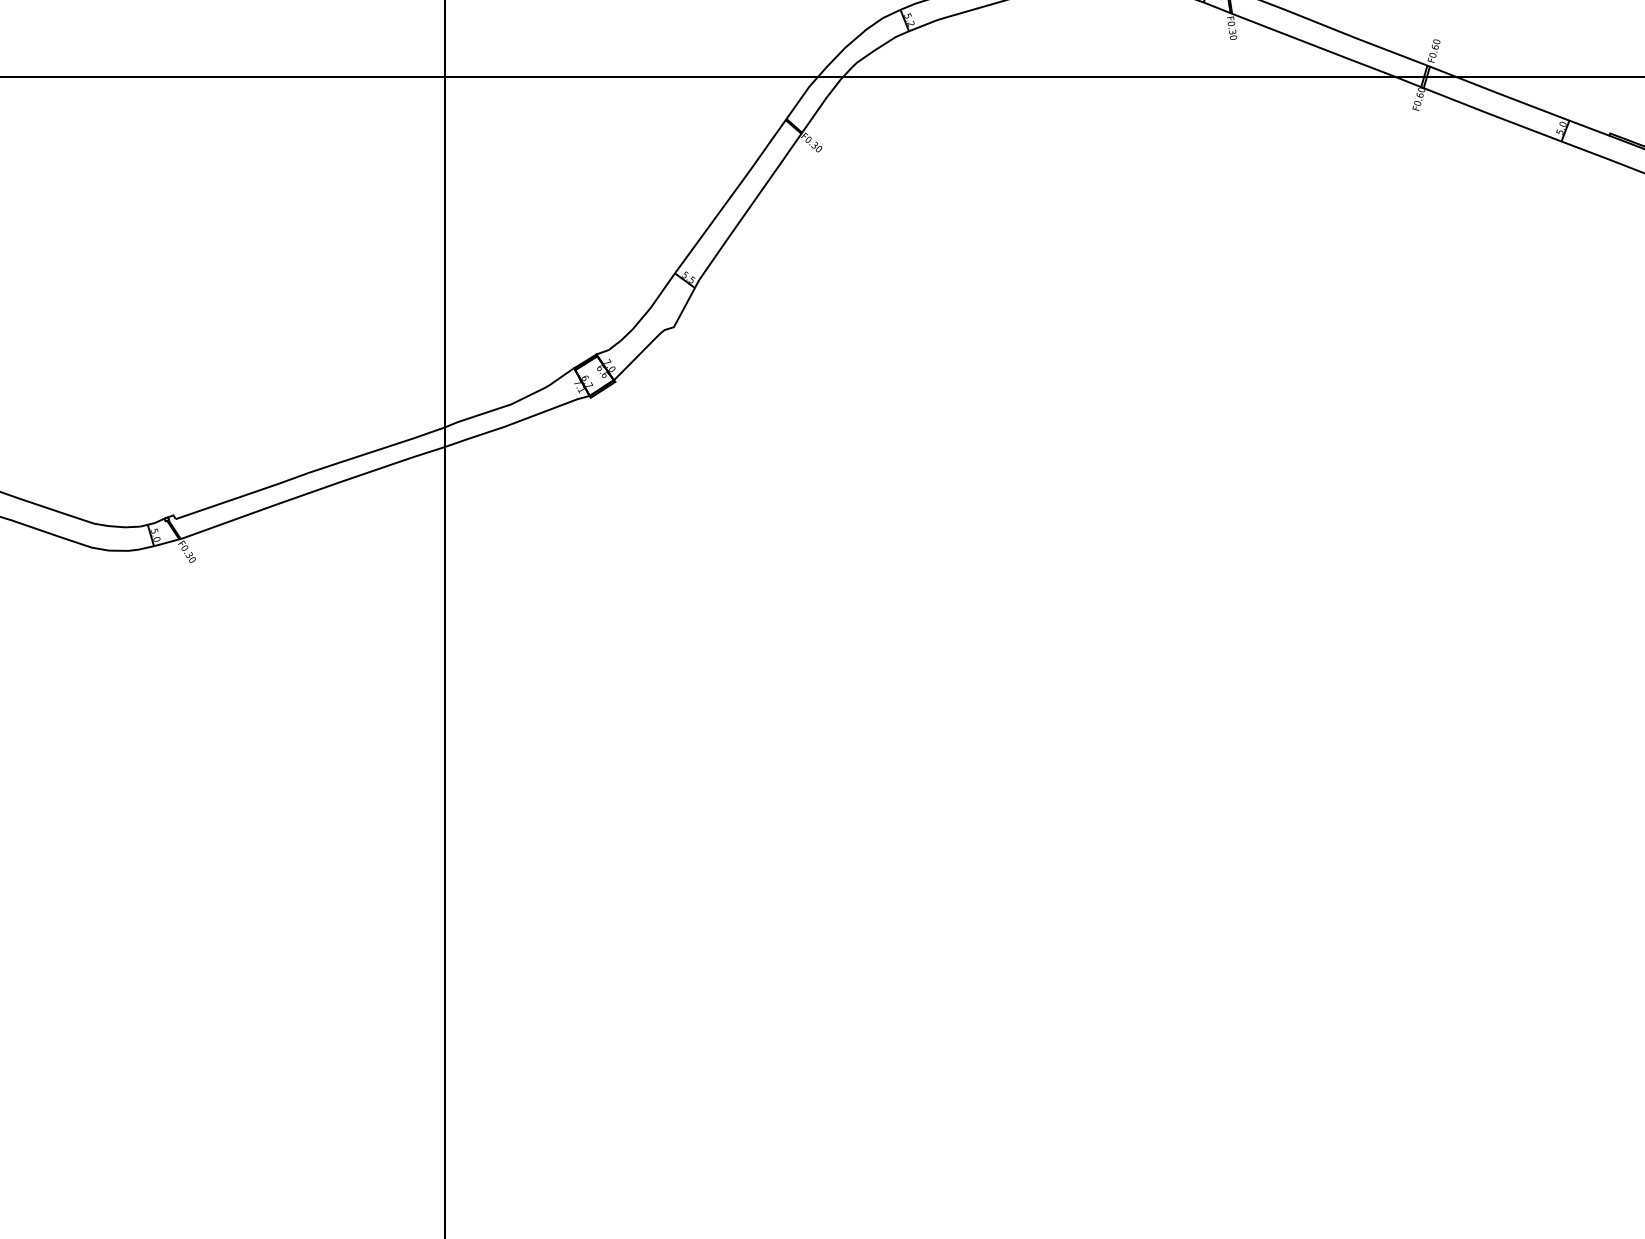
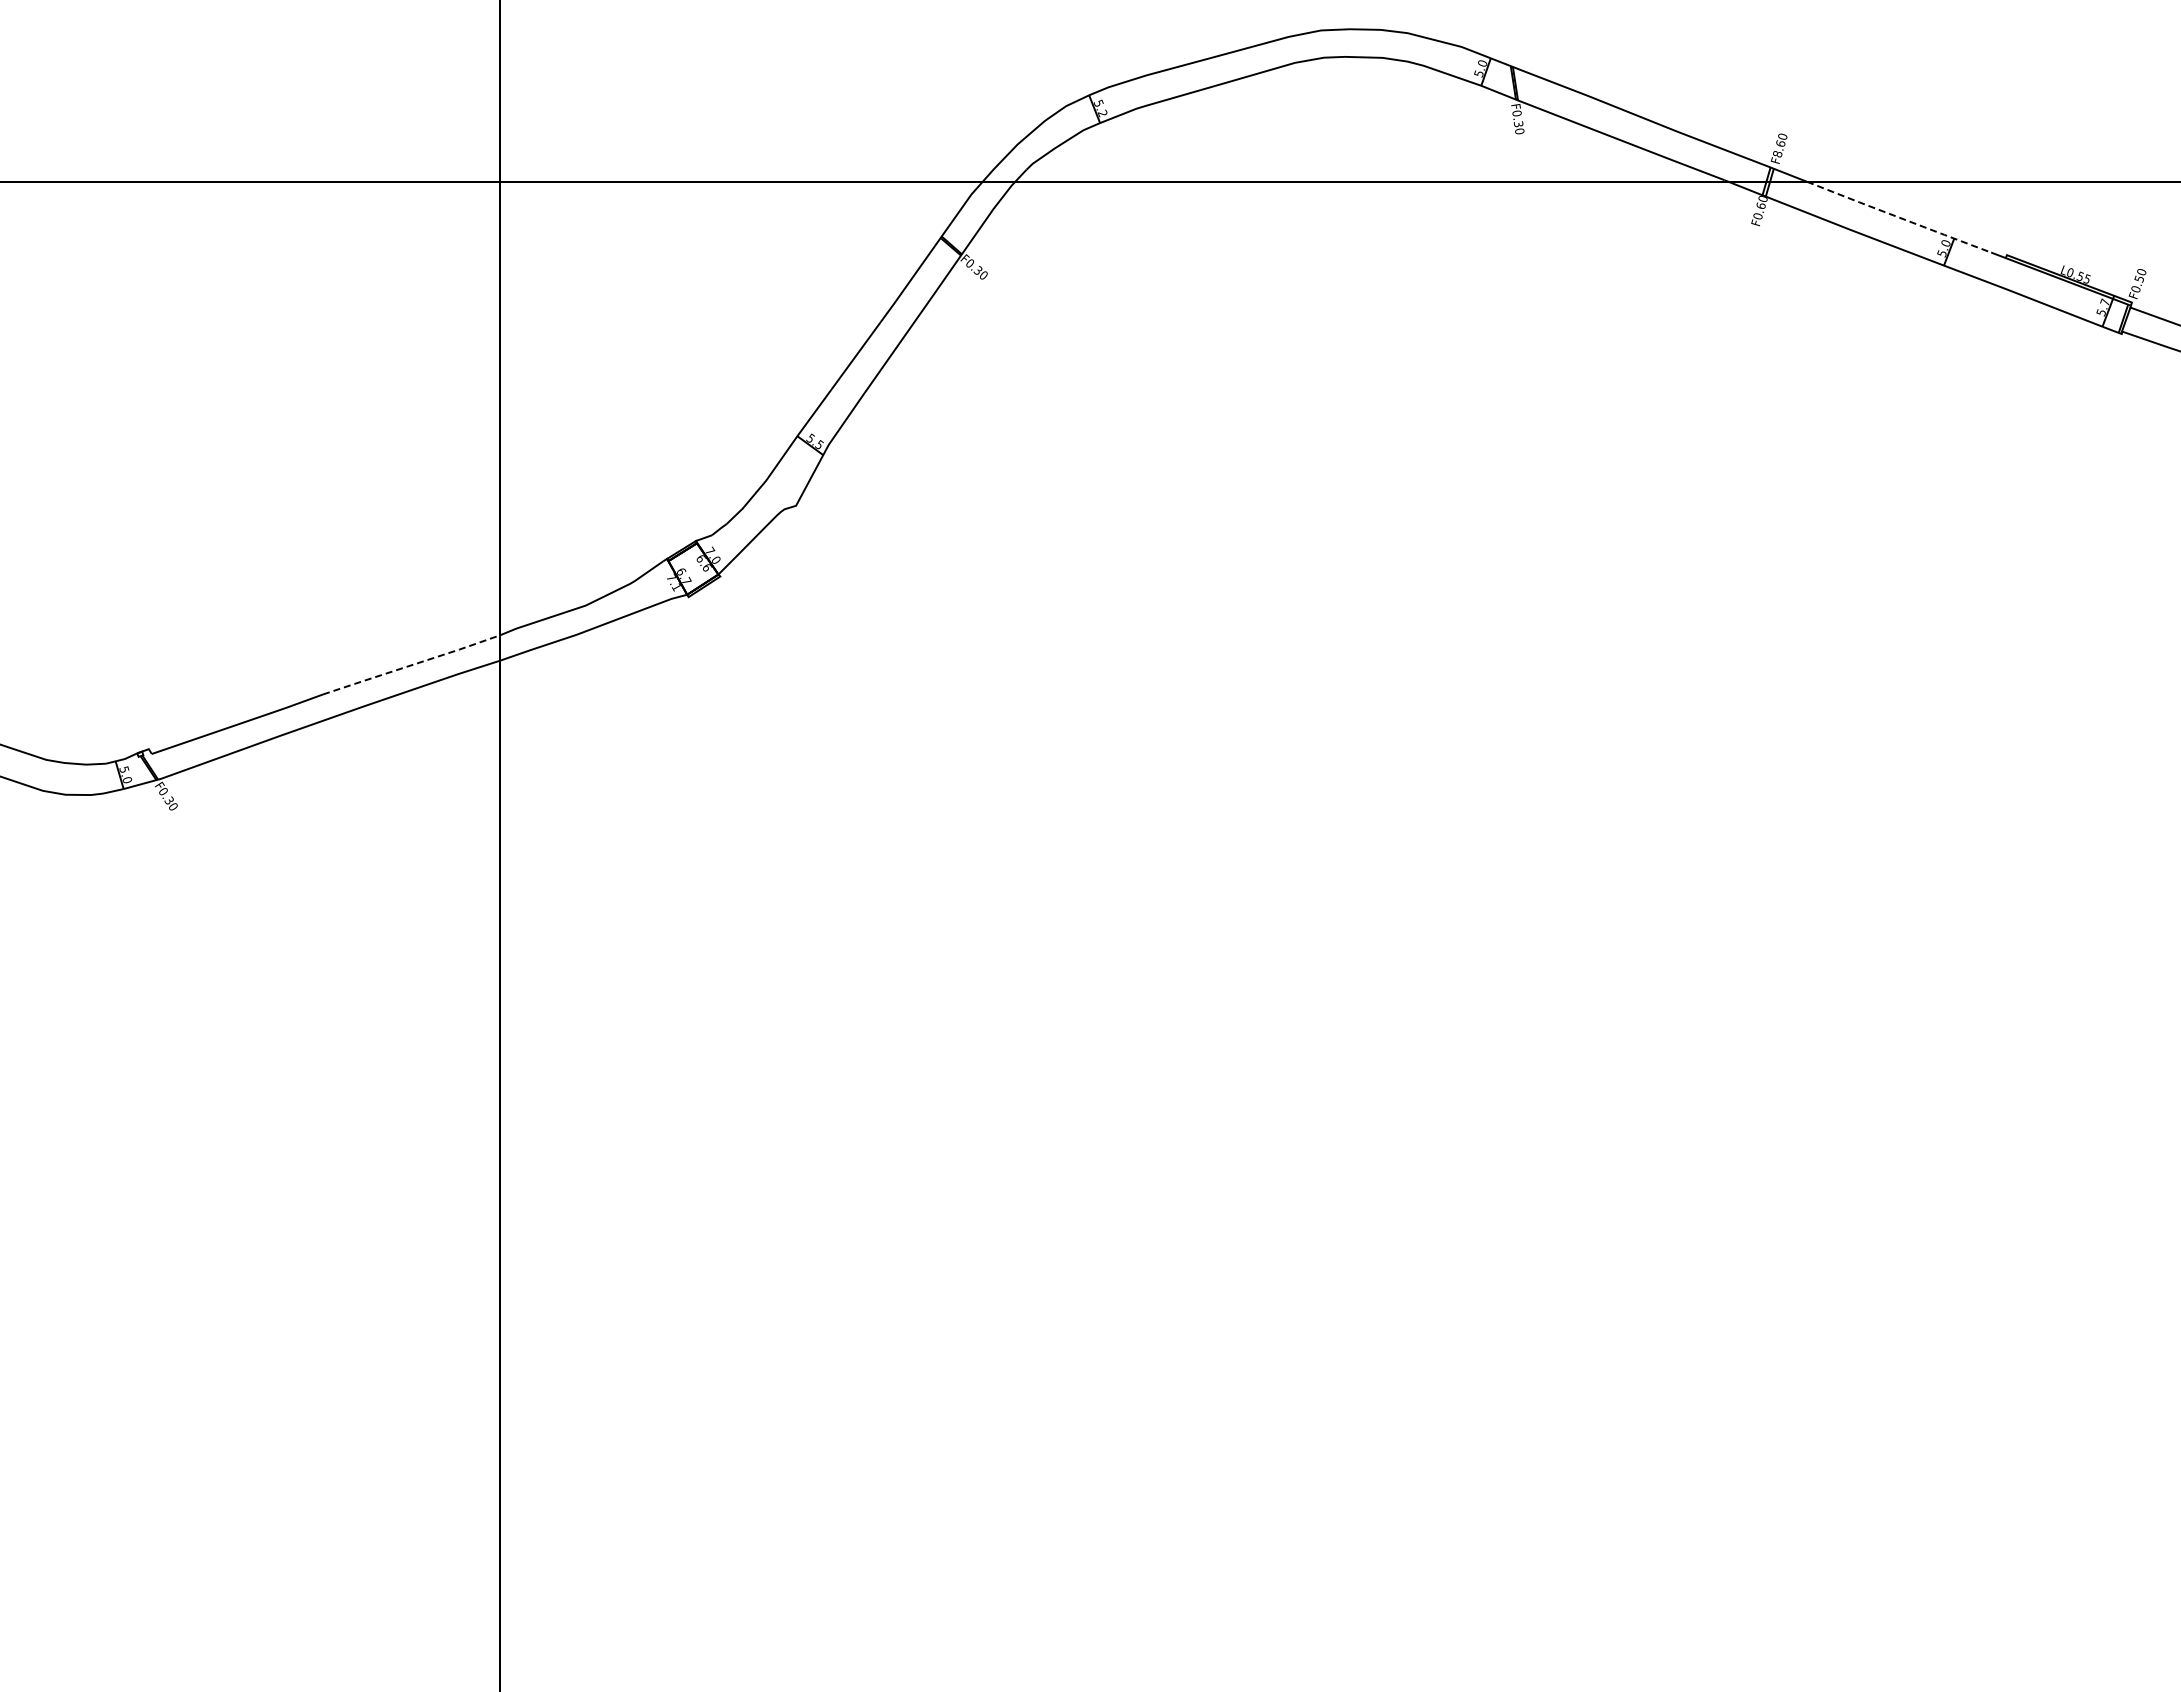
text: (1432, 54) -> (1777, 153), F0.60 -> F8.60
line: (1527, 104) -> (1899, 217), solid -> dashed
line: (376, 450) -> (411, 665), solid -> dashed

